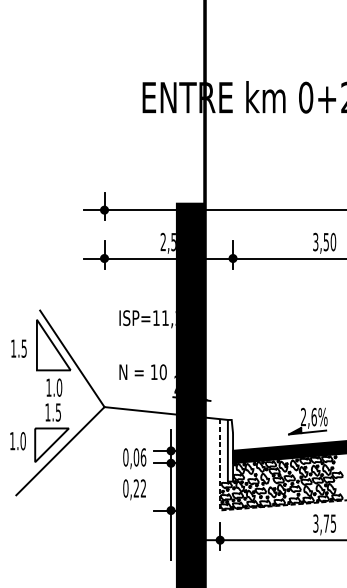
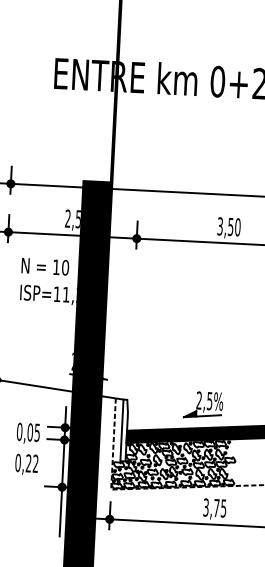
text: (142, 372) -> (44, 267), moved
text: (313, 416) -> (209, 400), 2,6% -> 2,5%
text: (143, 457) -> (37, 432), 0,06 -> 0,05

